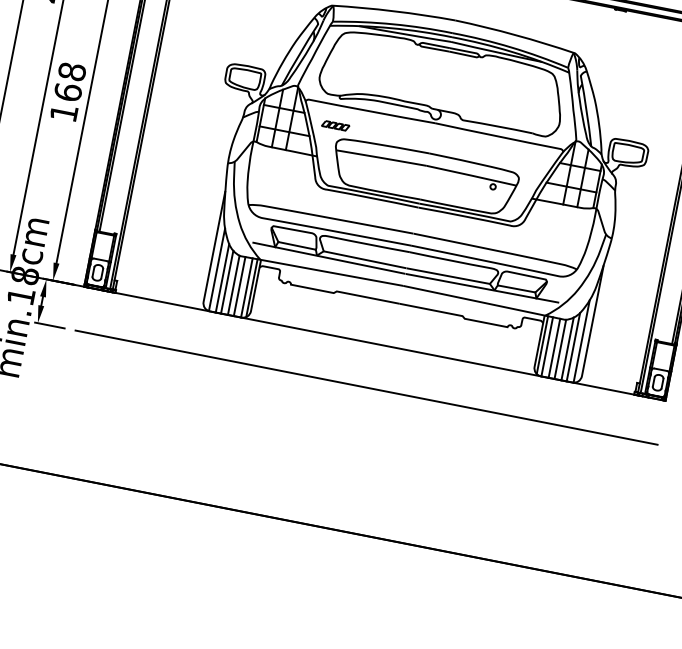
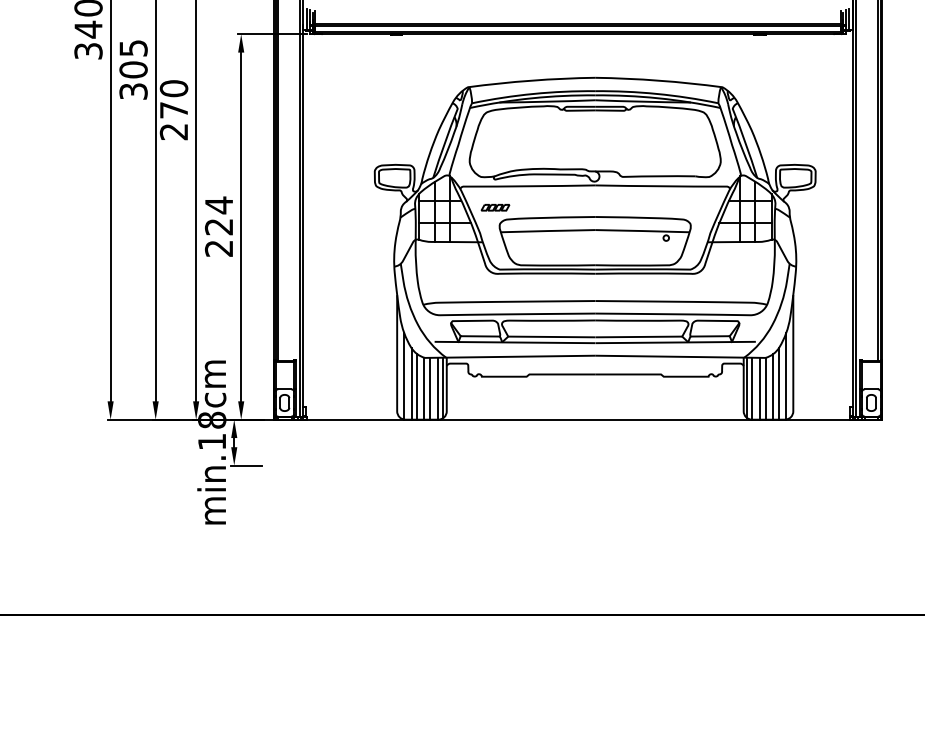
text: (67, 91) -> (218, 226), 168 -> 224
line: (366, 387) -> (578, 465), removed

